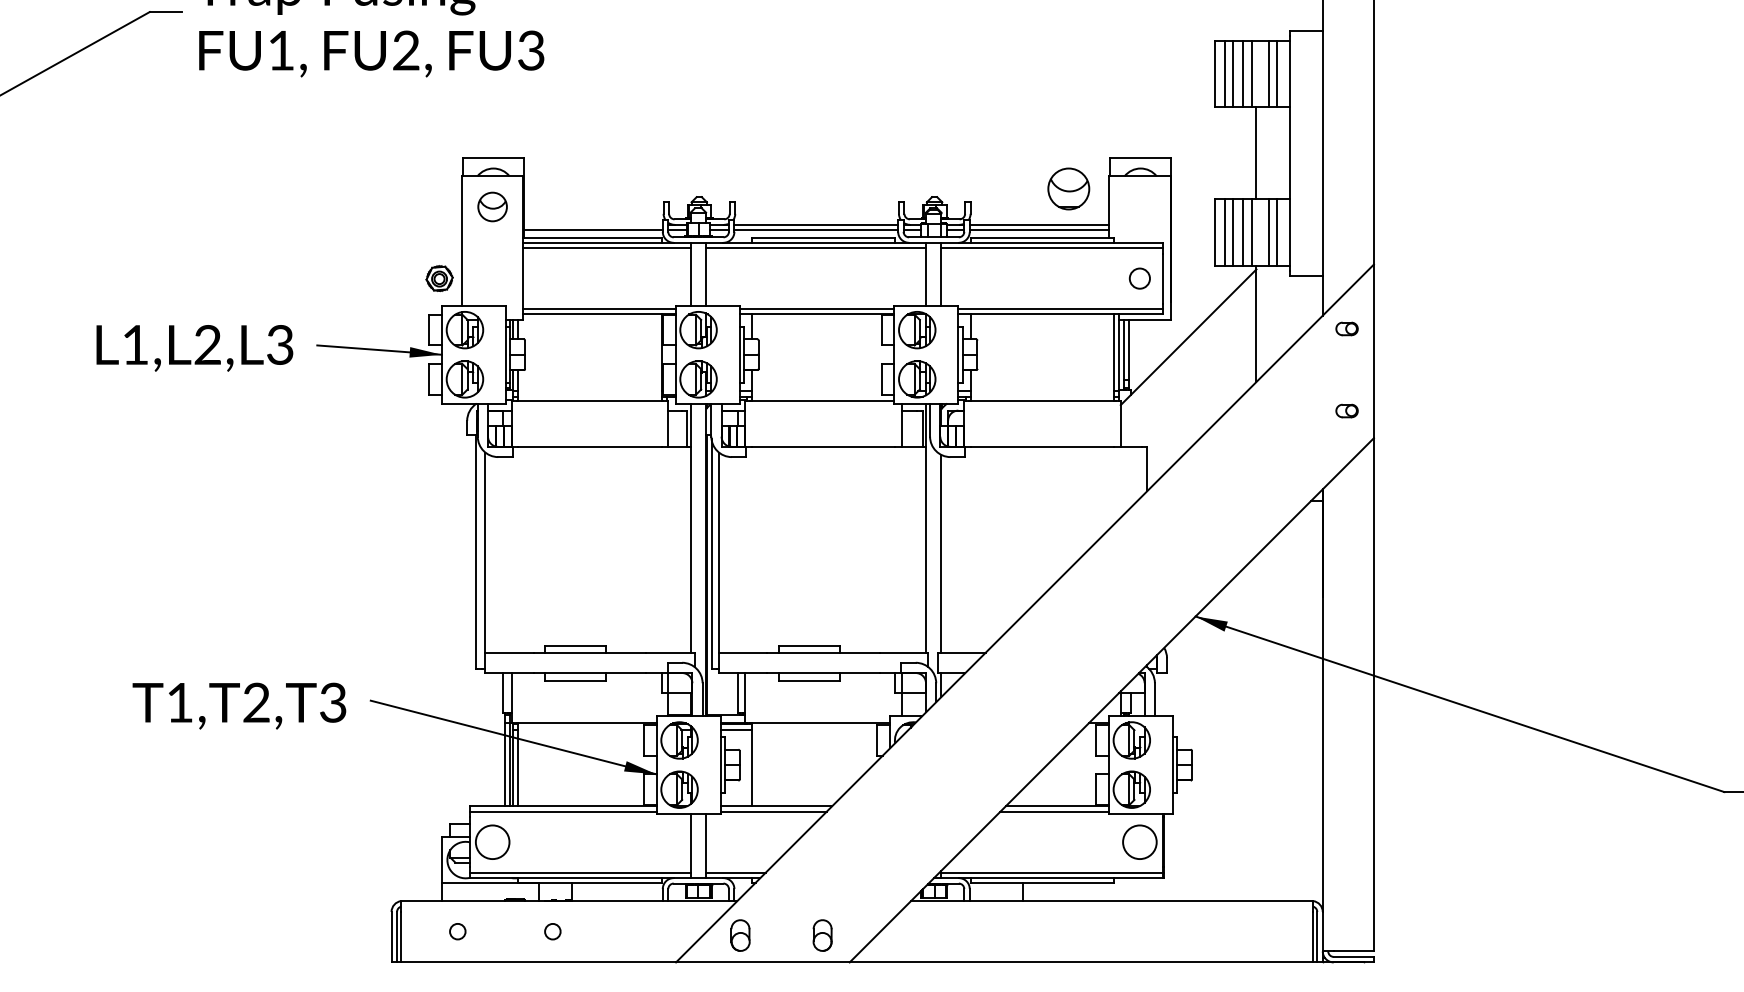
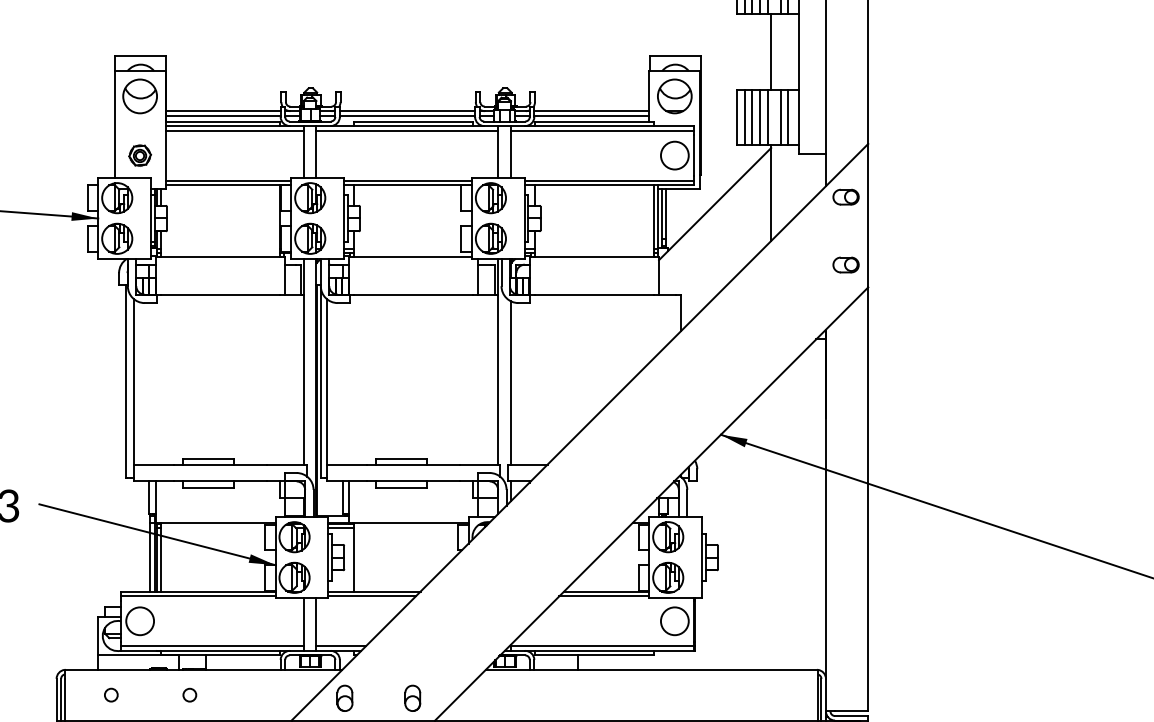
part: (1068, 188) -> (674, 96), moved
part: (492, 206) -> (139, 96), size x1.43
line: (593, 224) -> (223, 110), added
part: (439, 278) -> (139, 155), moved
circle: (1139, 278) -> (674, 155), size x1.67
part: (1346, 328) -> (845, 196), size x1.43
part: (1346, 410) -> (845, 264), size x1.43

